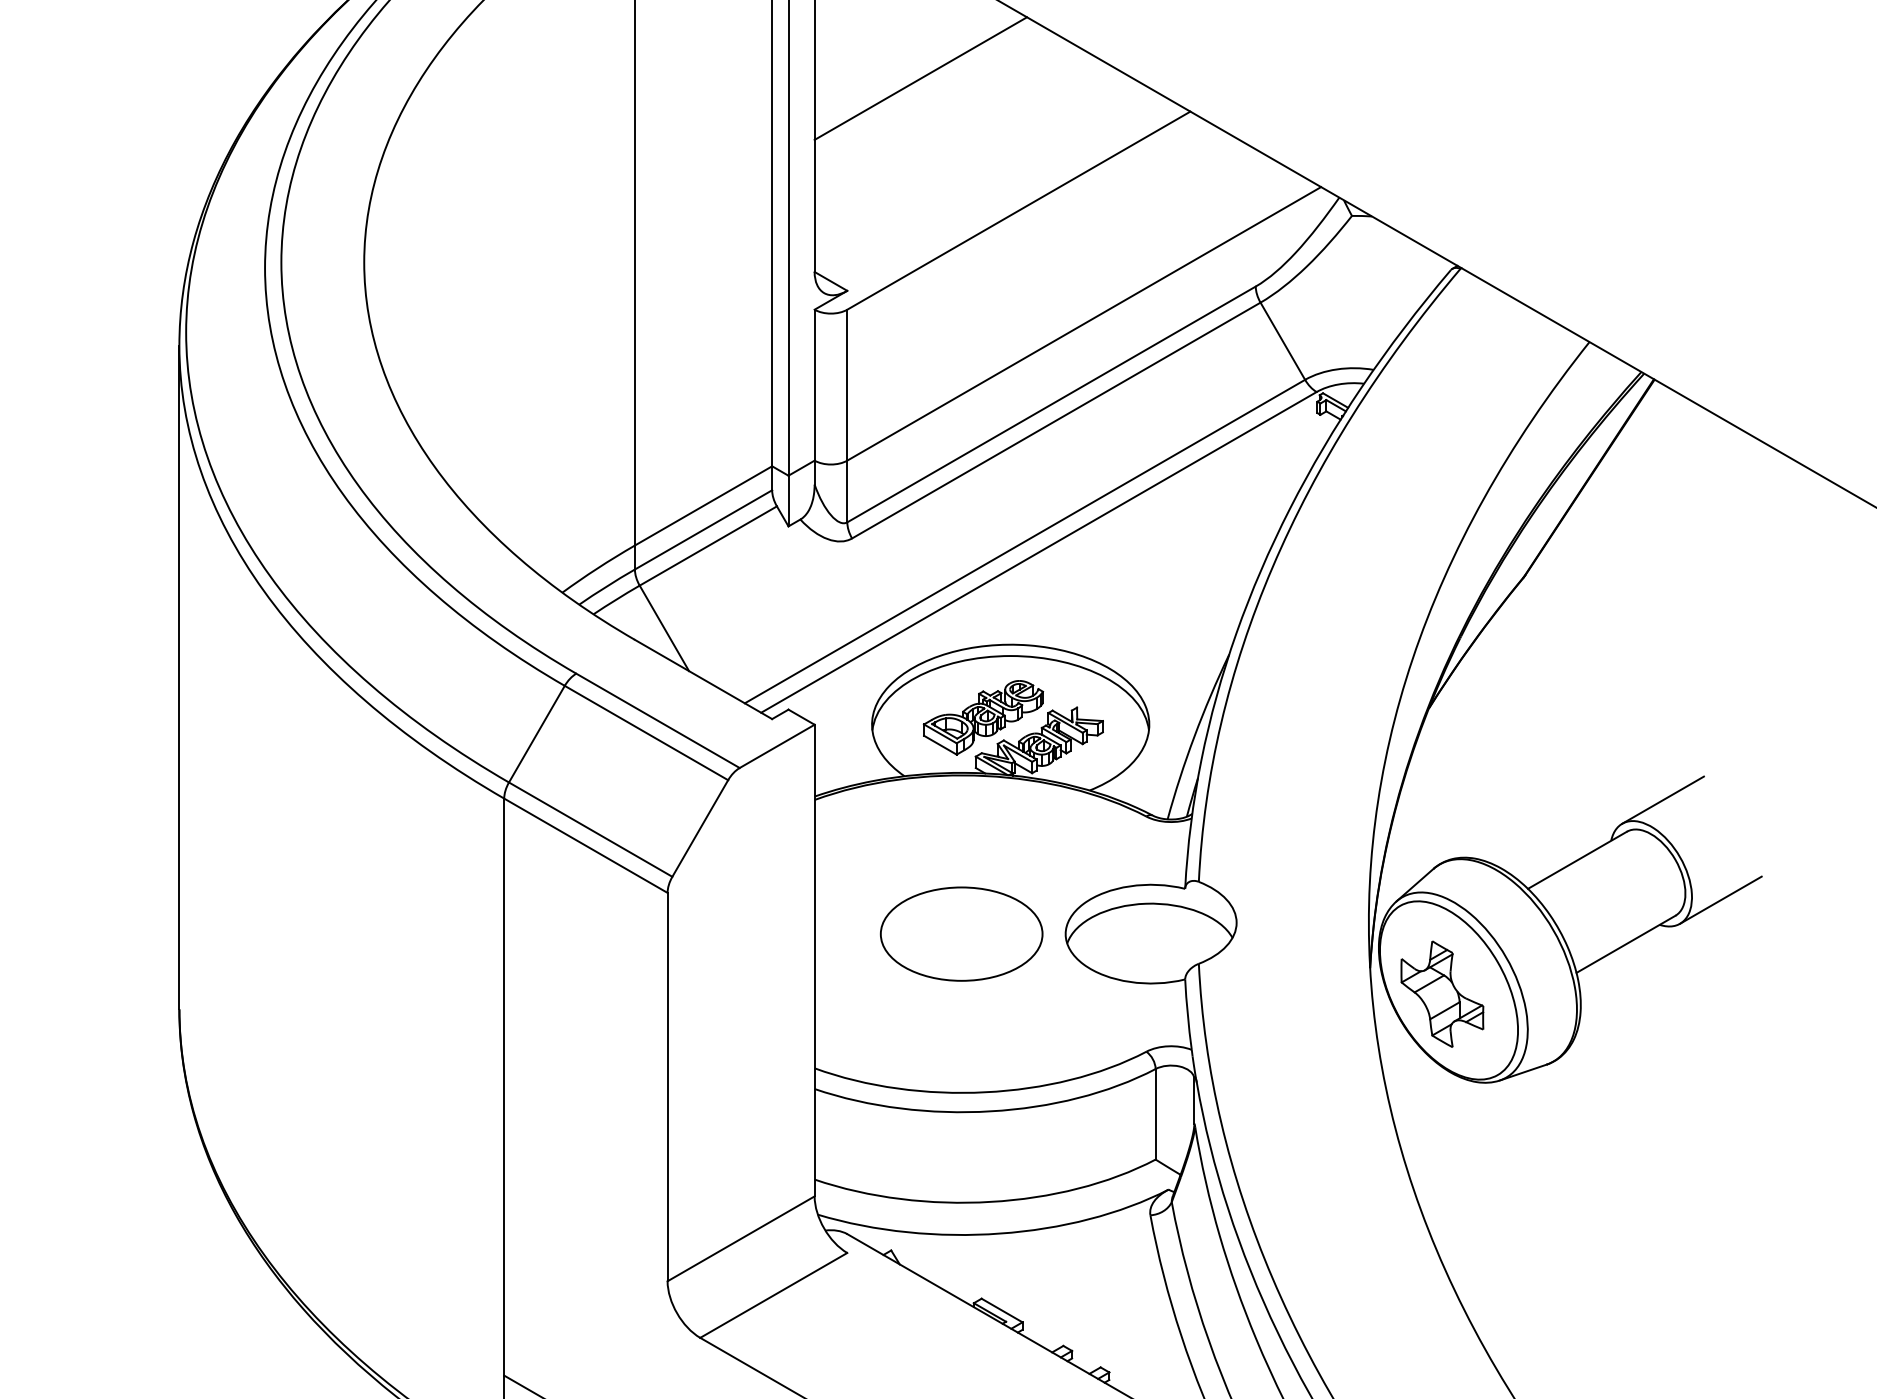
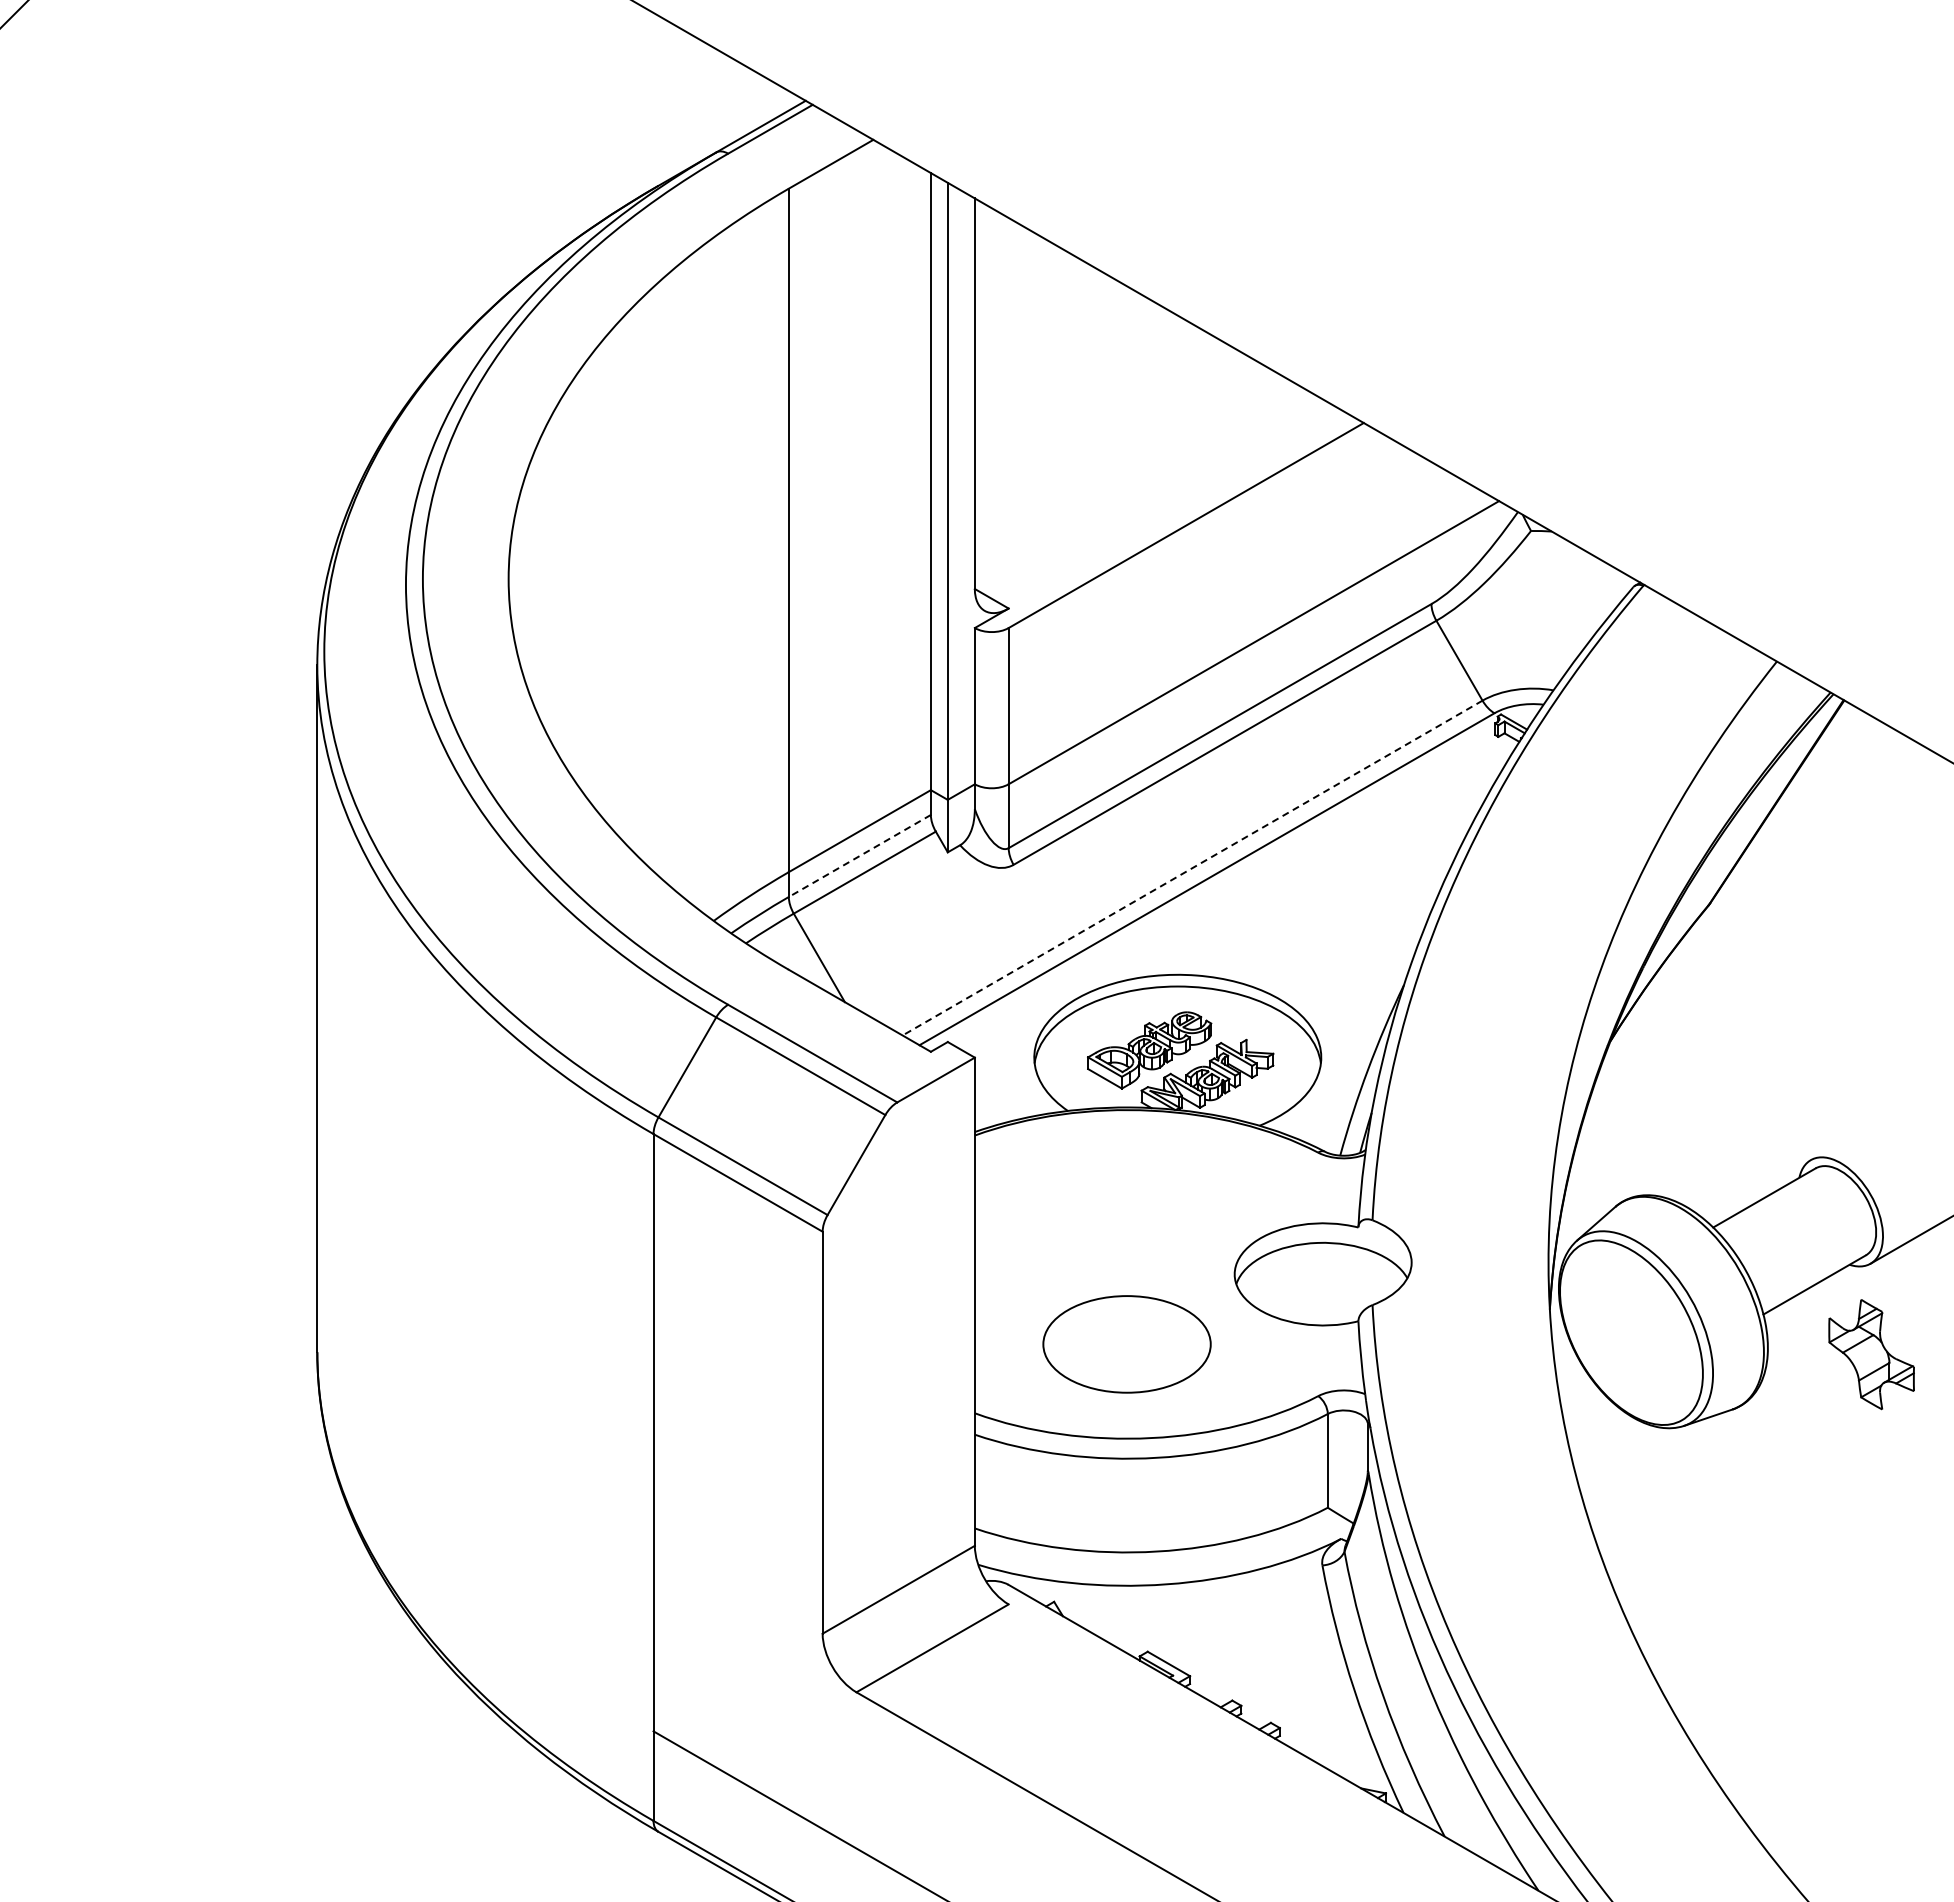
line: (920, 78) -> (1084, 388), removed
line: (703, 530) -> (859, 856), solid -> dashed
line: (1024, 542) -> (1192, 868), solid -> dashed
line: (1662, 799) -> (1852, 1135), removed
part: (961, 934) -> (1126, 1344), moved
part: (1442, 994) -> (1871, 1354), moved

